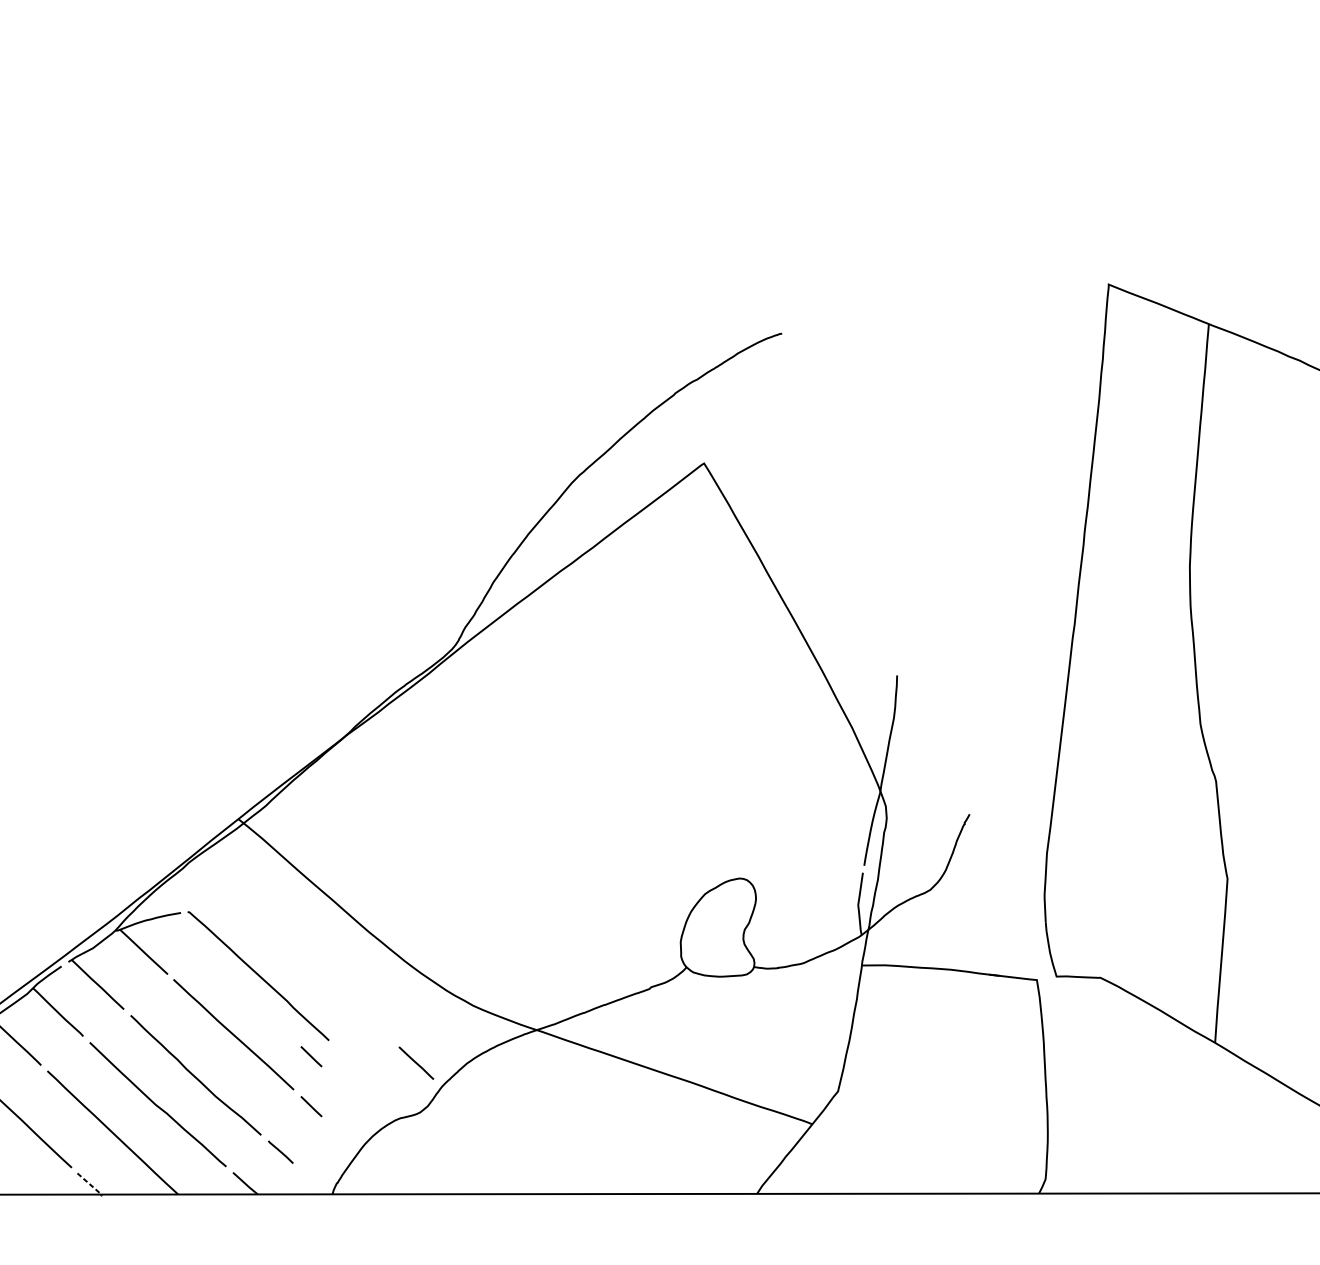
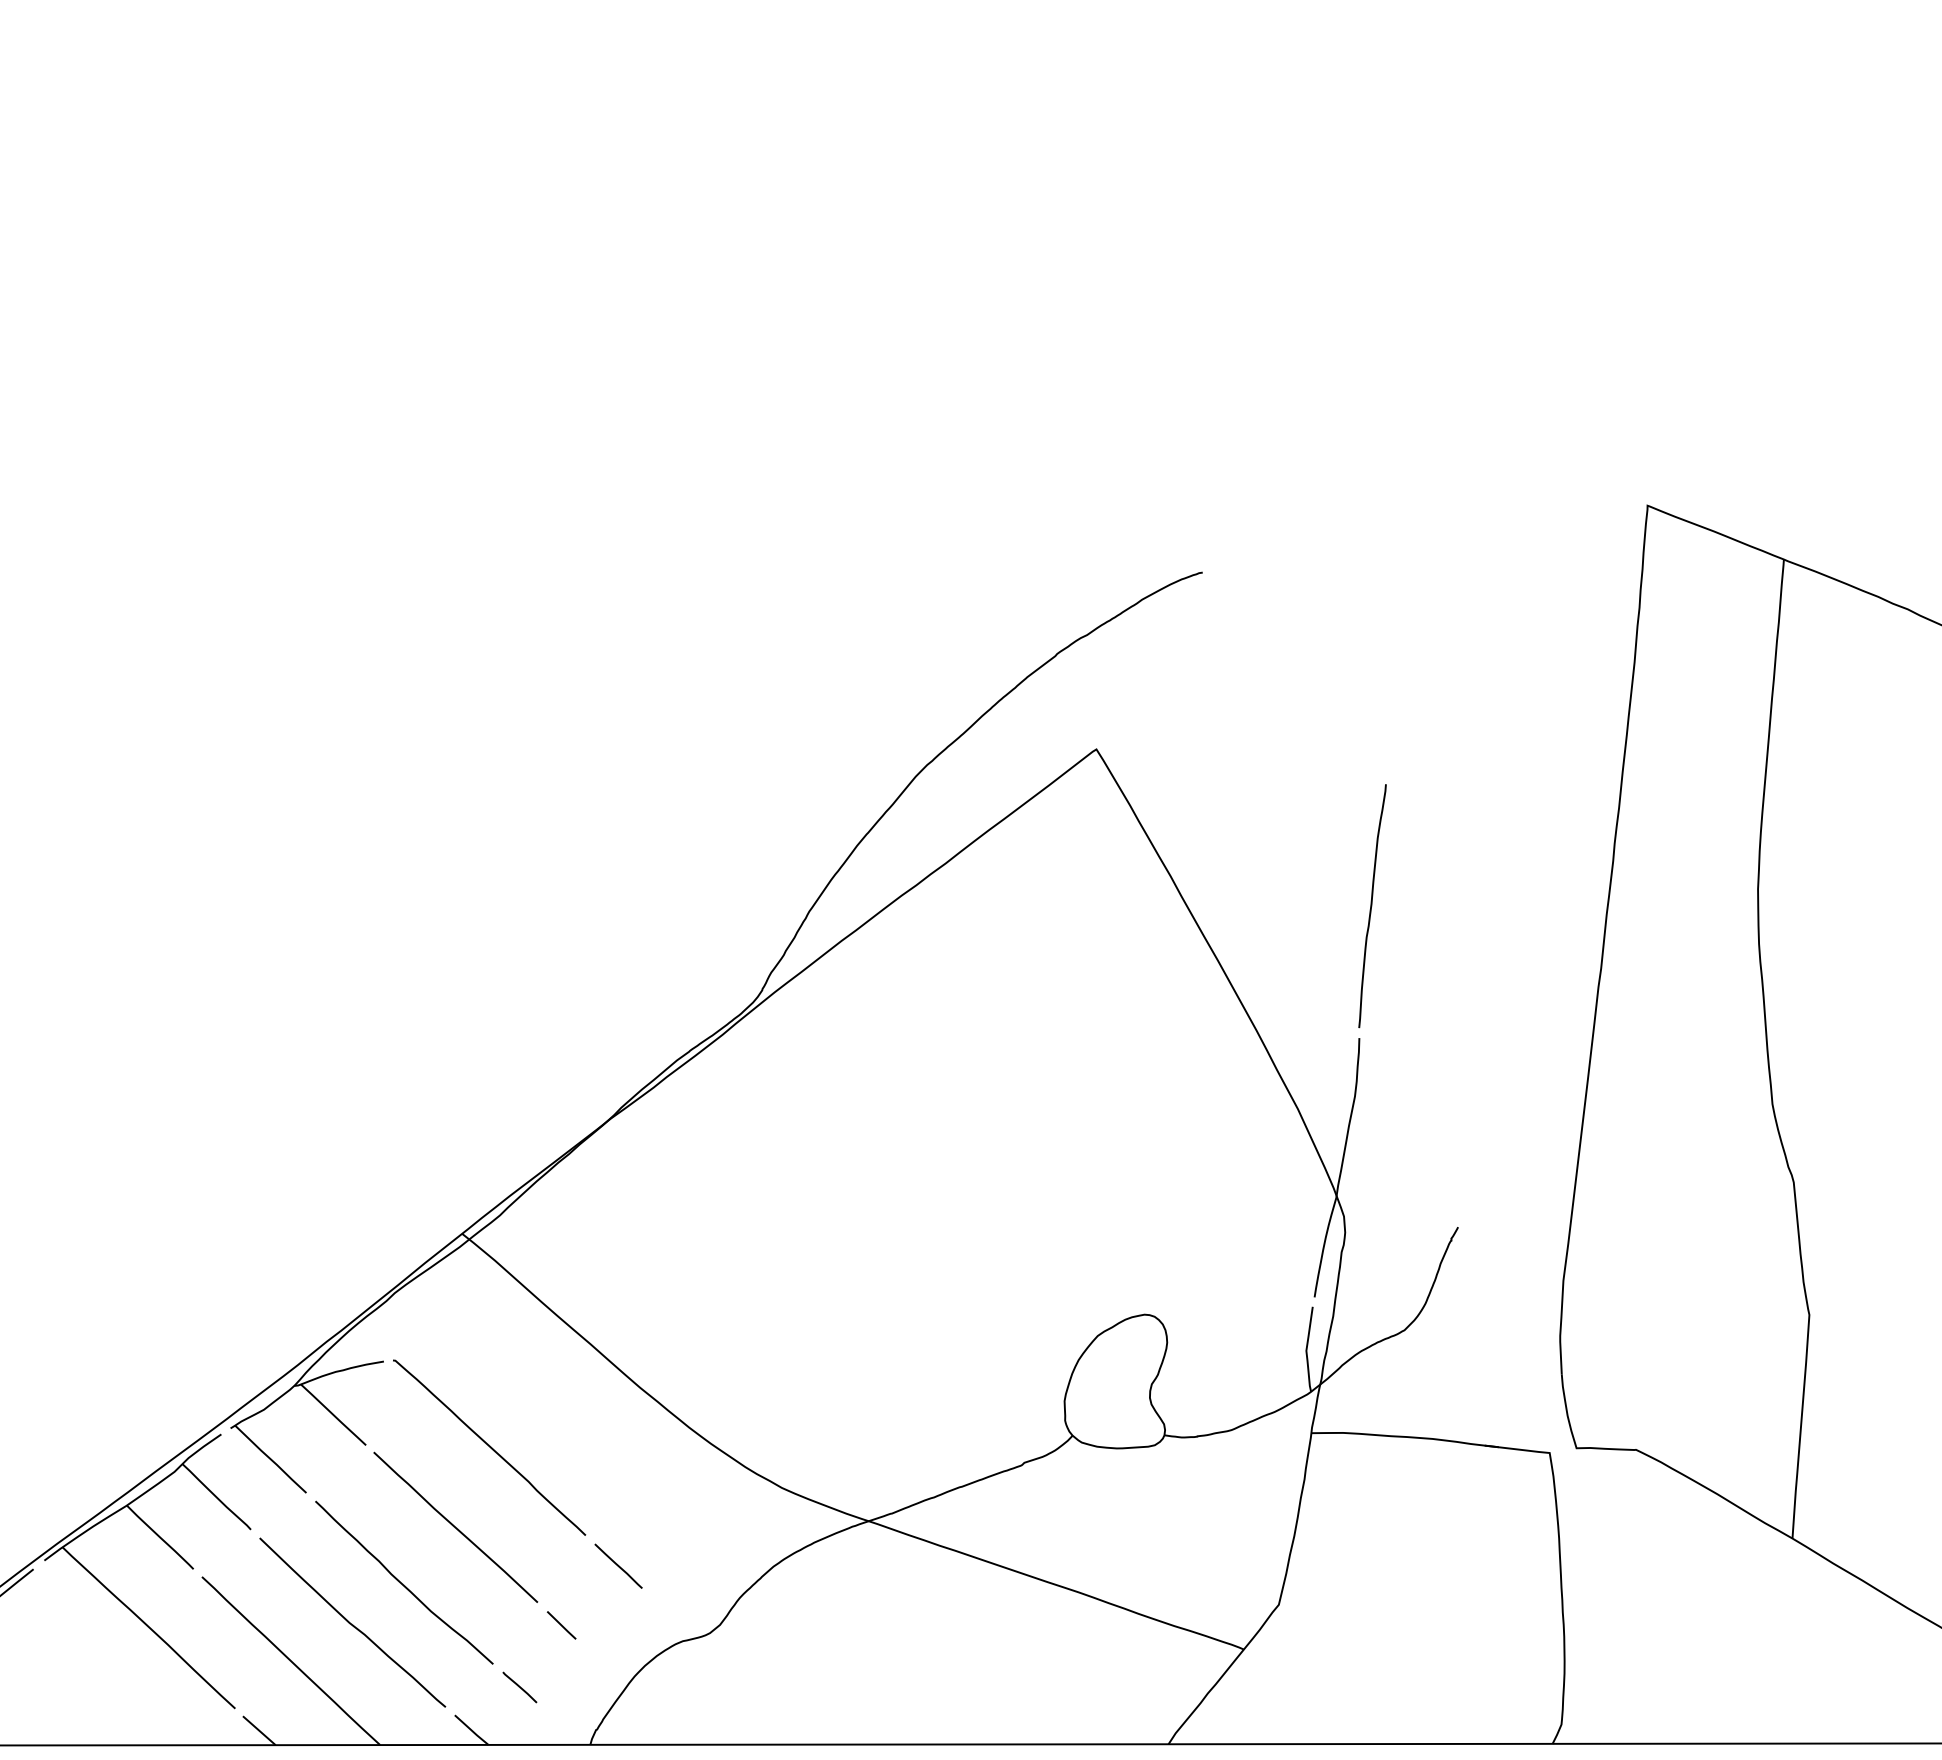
curve: (906, 578) -> (1372, 906), added
line: (311, 1056) -> (561, 1557), removed
line: (416, 1062) -> (618, 1565), moved
line: (90, 1184) -> (260, 1731), dashed -> solid

